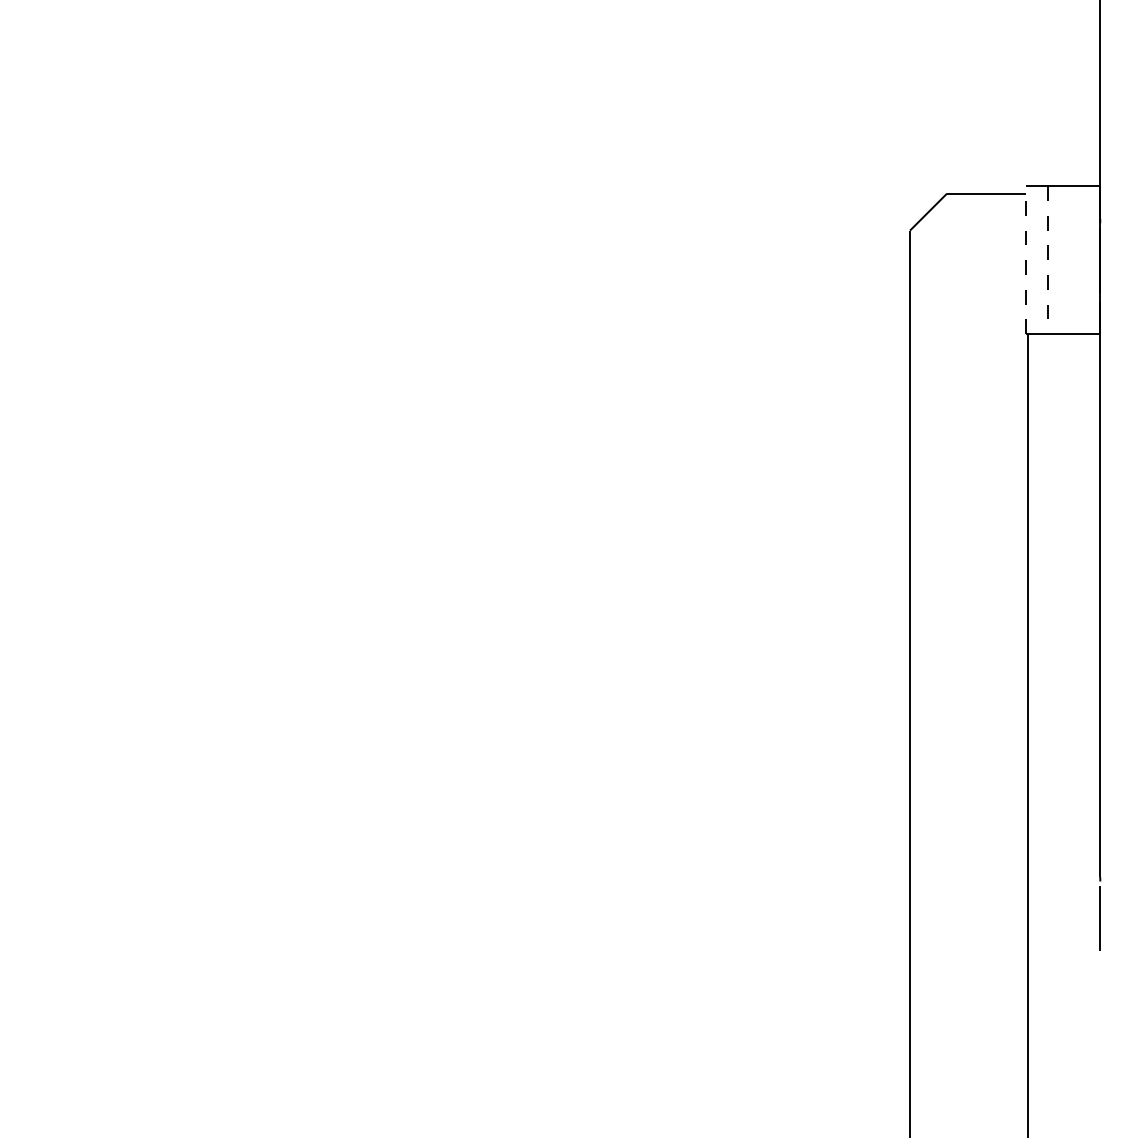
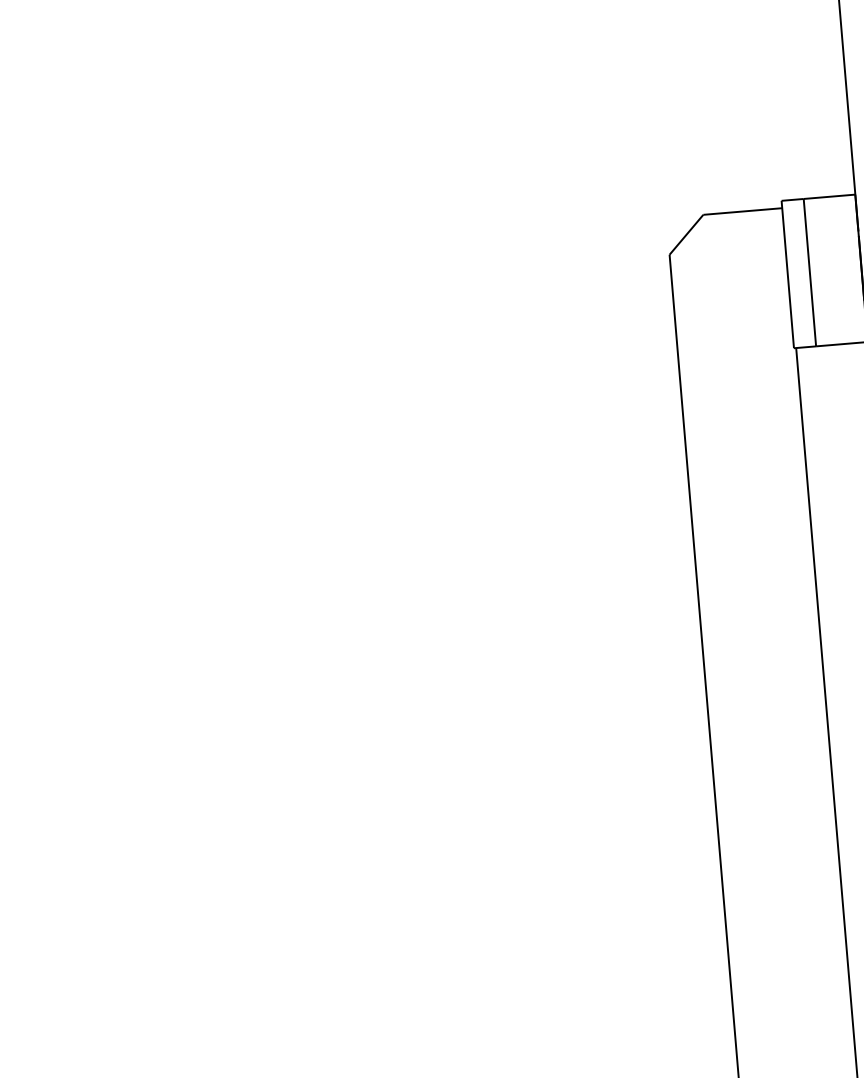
line: (1026, 260) -> (788, 274), dashed -> solid
line: (1048, 260) -> (810, 272), dashed -> solid

